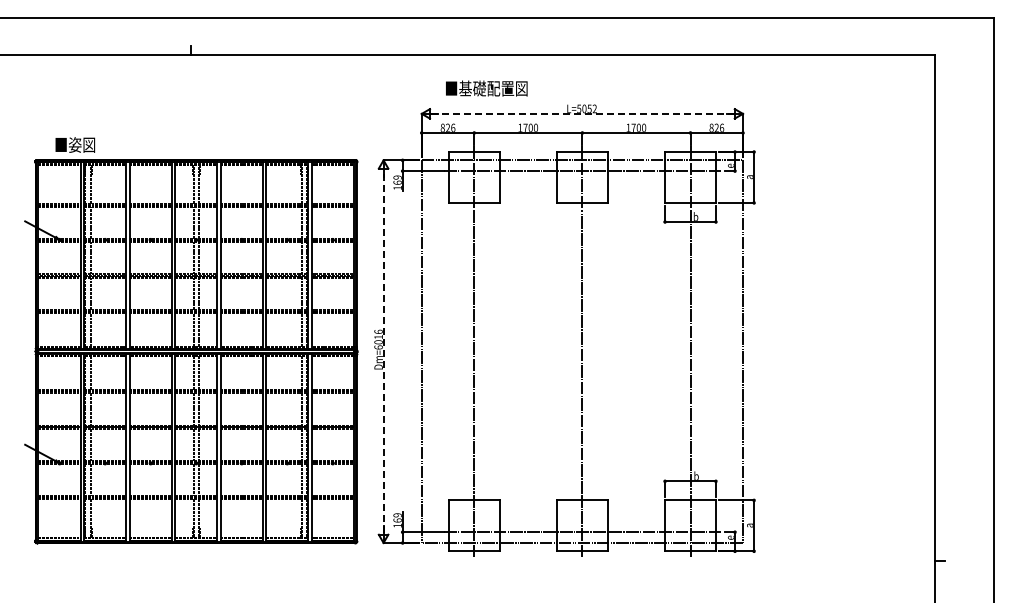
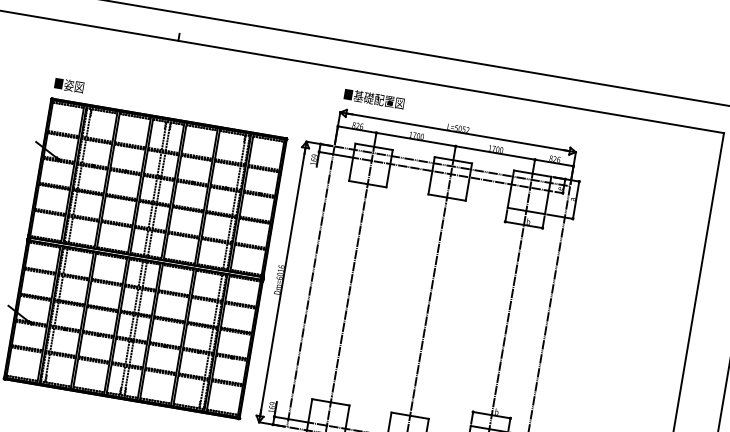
text: (486, 88) -> (374, 98), moved
line: (582, 113) -> (458, 132), dashed -> solid
text: (75, 144) -> (69, 85), moved
line: (383, 351) -> (282, 281), dashed -> solid

